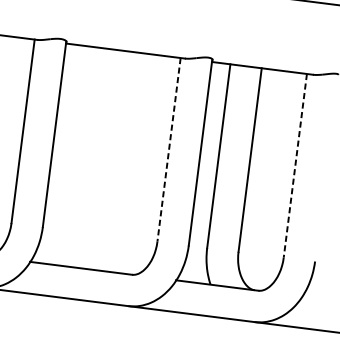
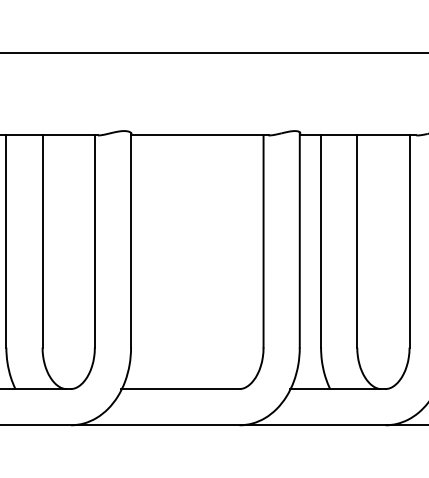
line: (168, 150) -> (263, 242), dashed -> solid
line: (295, 166) -> (409, 242), dashed -> solid

